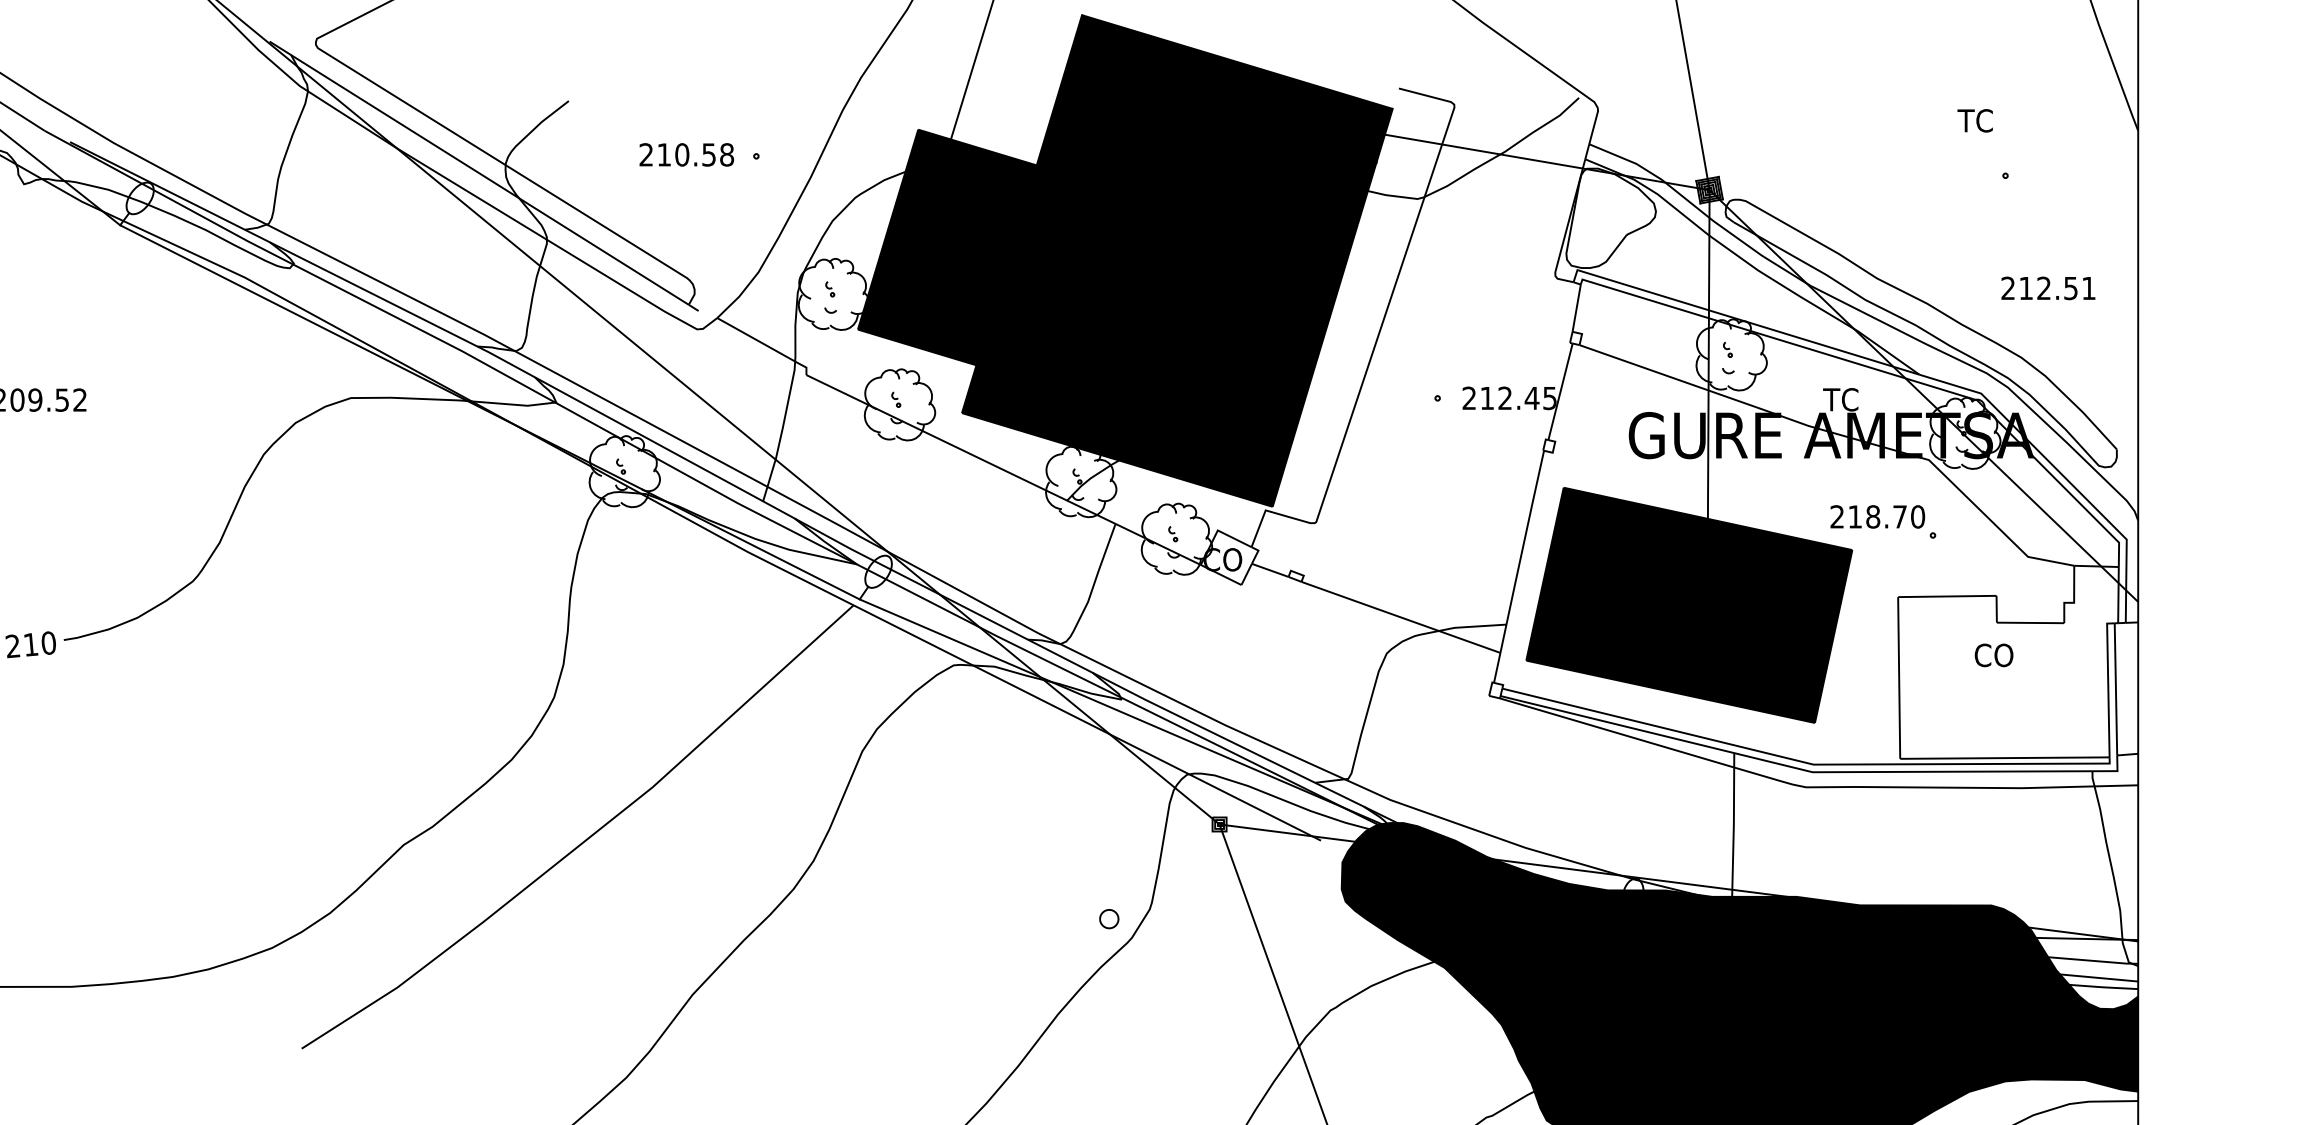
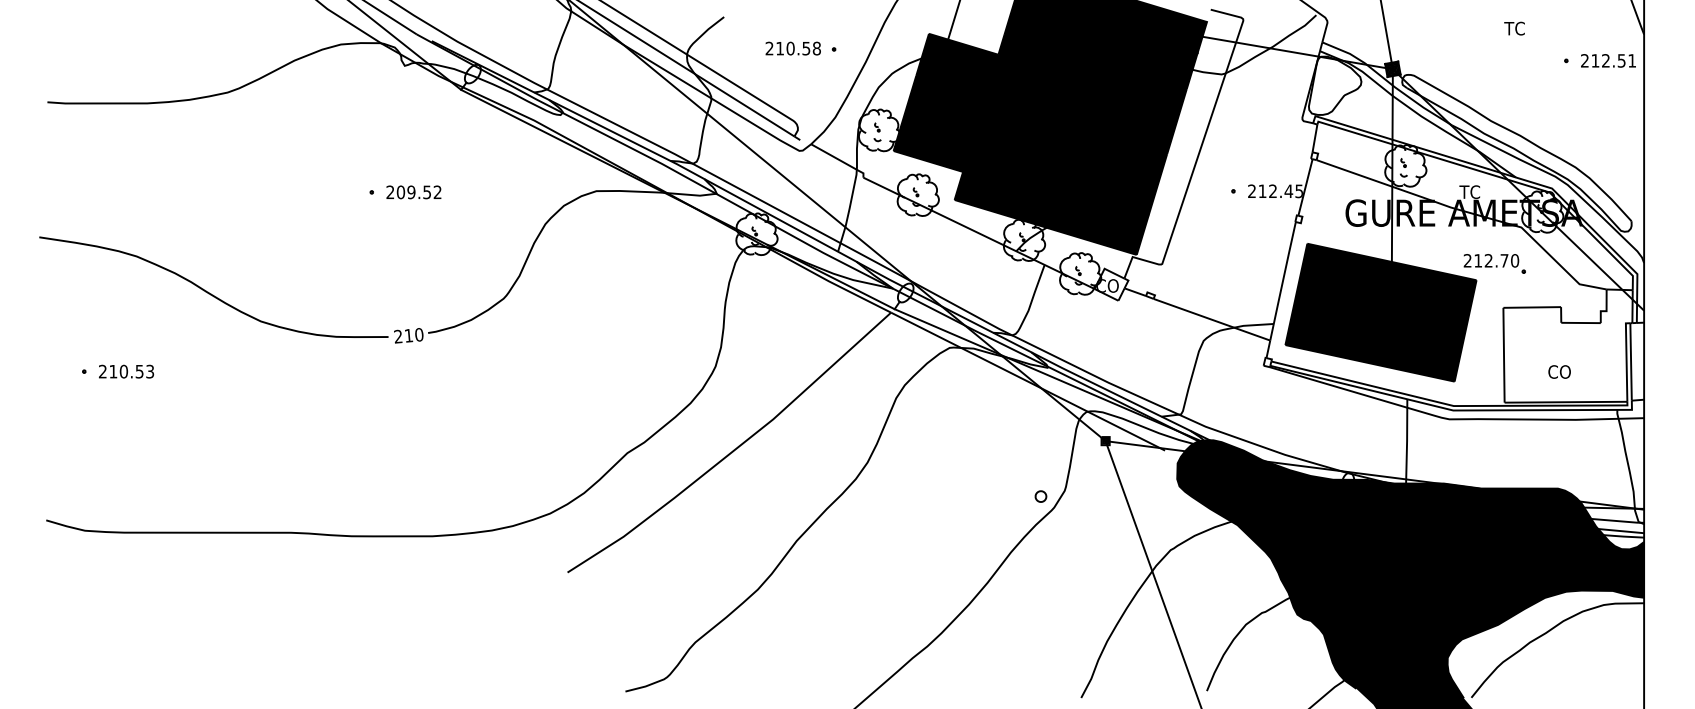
text: (1975, 120) -> (1514, 28), moved
text: (2048, 287) -> (1608, 60), moved
text: (1872, 516) -> (1488, 260), 218.70 -> 212.70
text: (1993, 654) -> (1559, 371), moved

